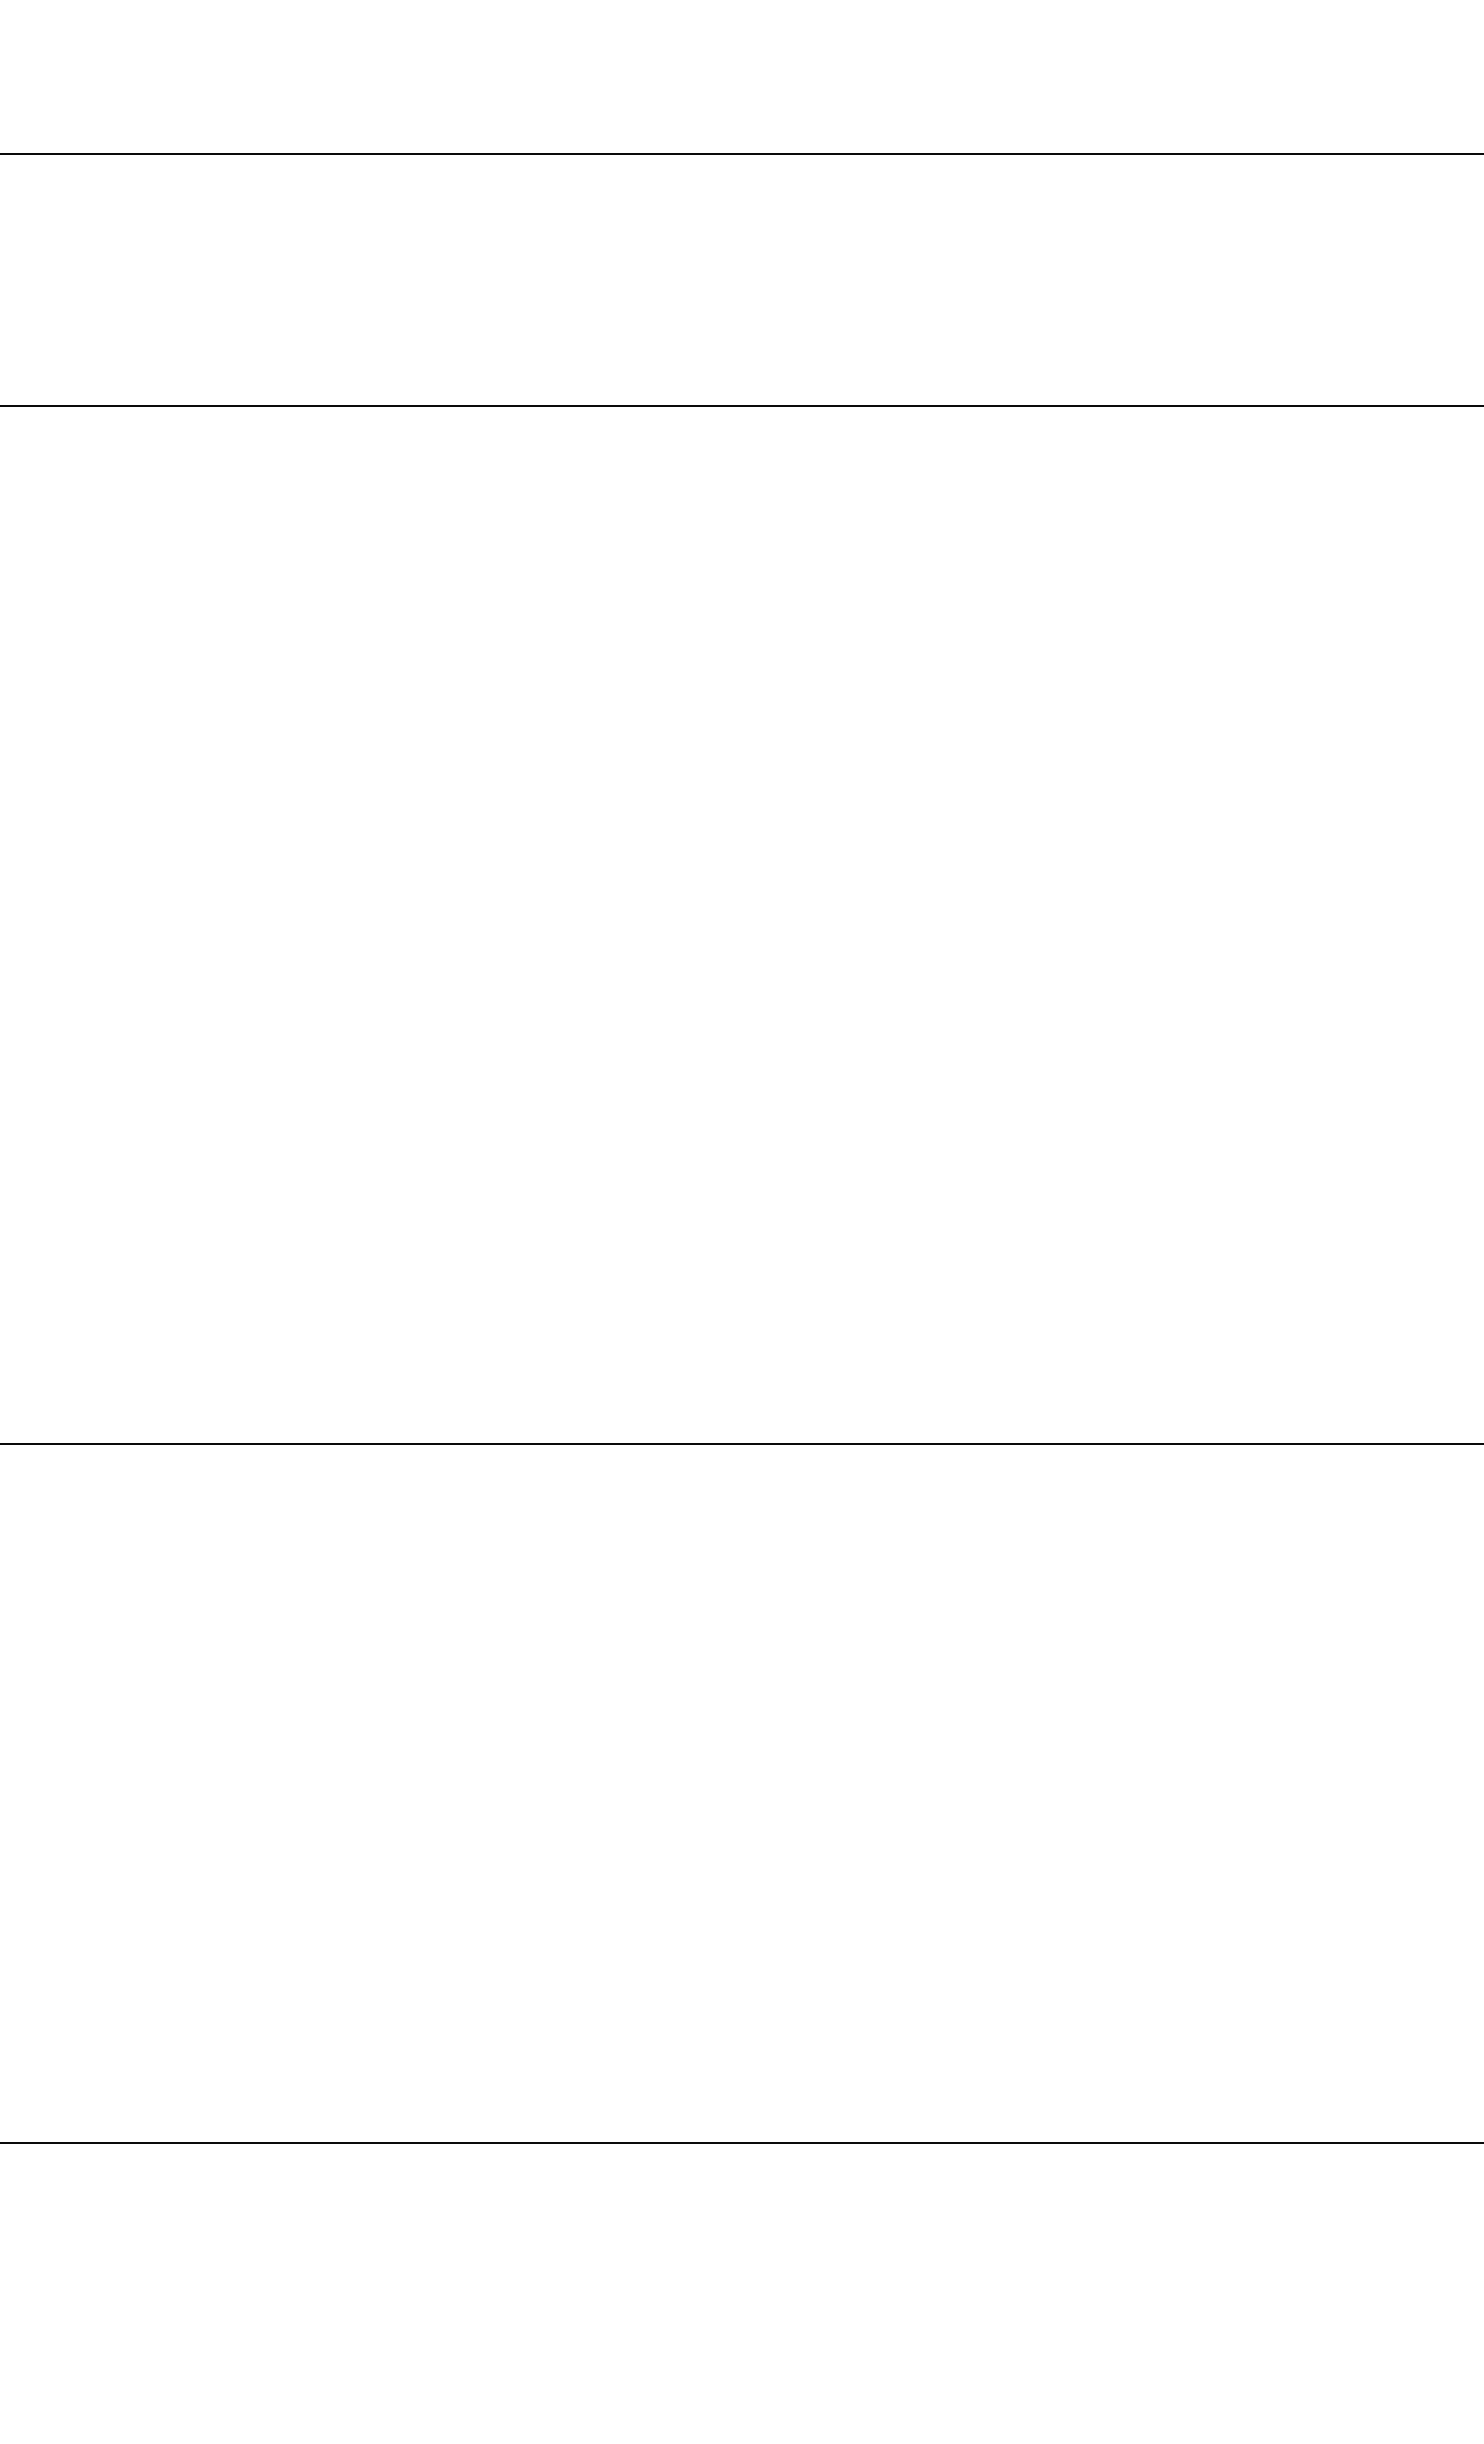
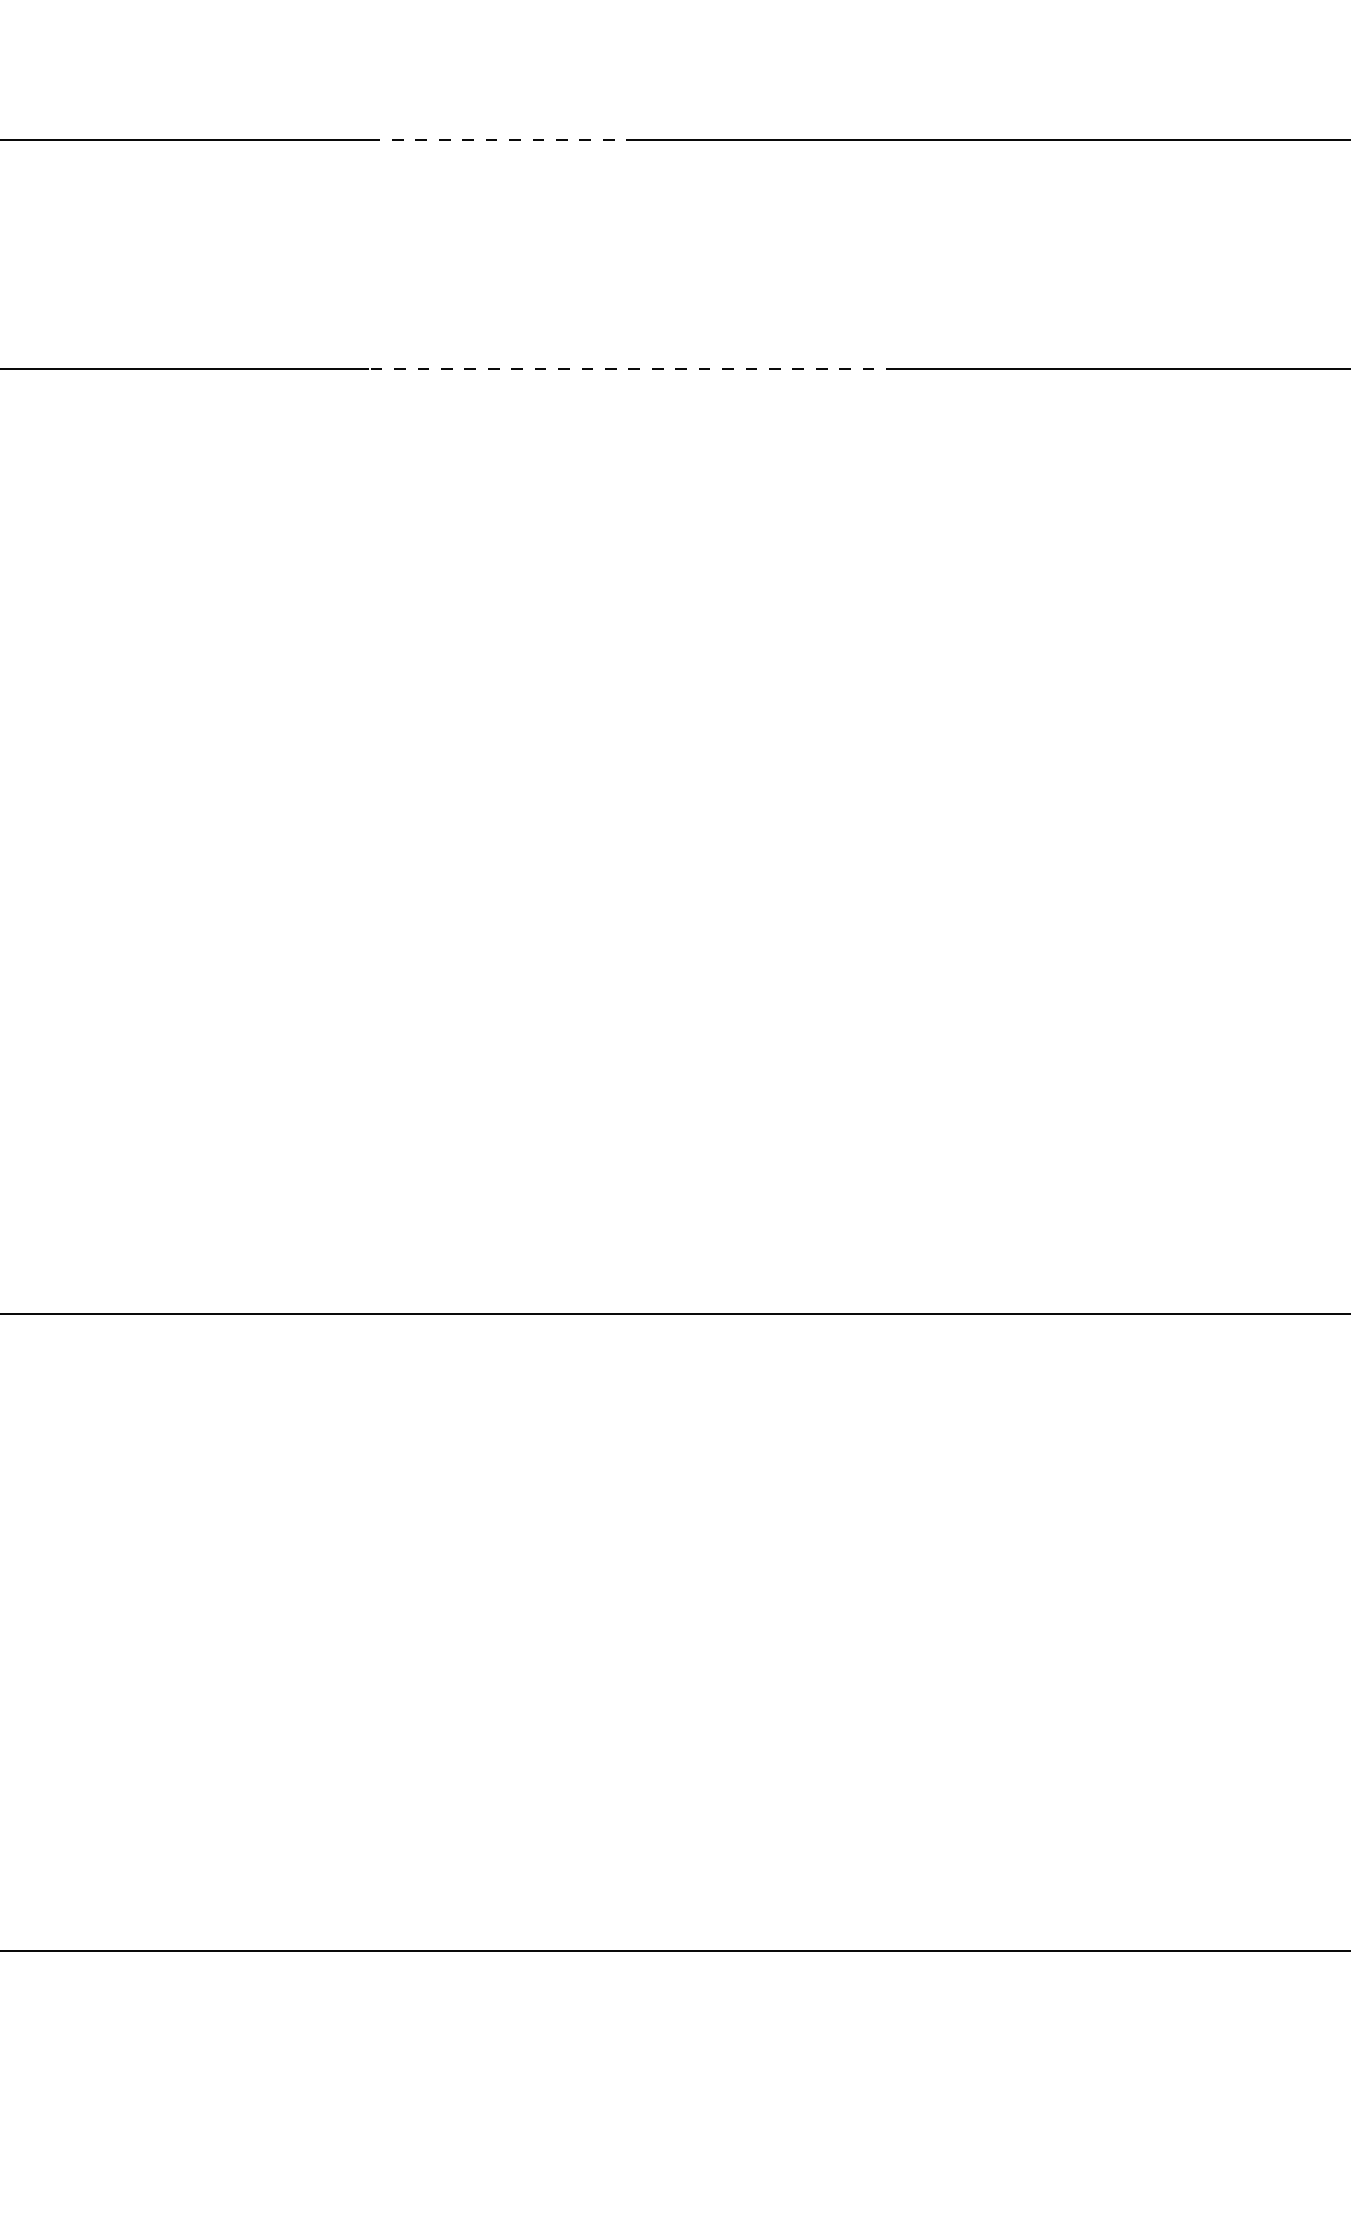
line: (547, 153) -> (498, 139), solid -> dashed
line: (695, 405) -> (633, 369), solid -> dashed

